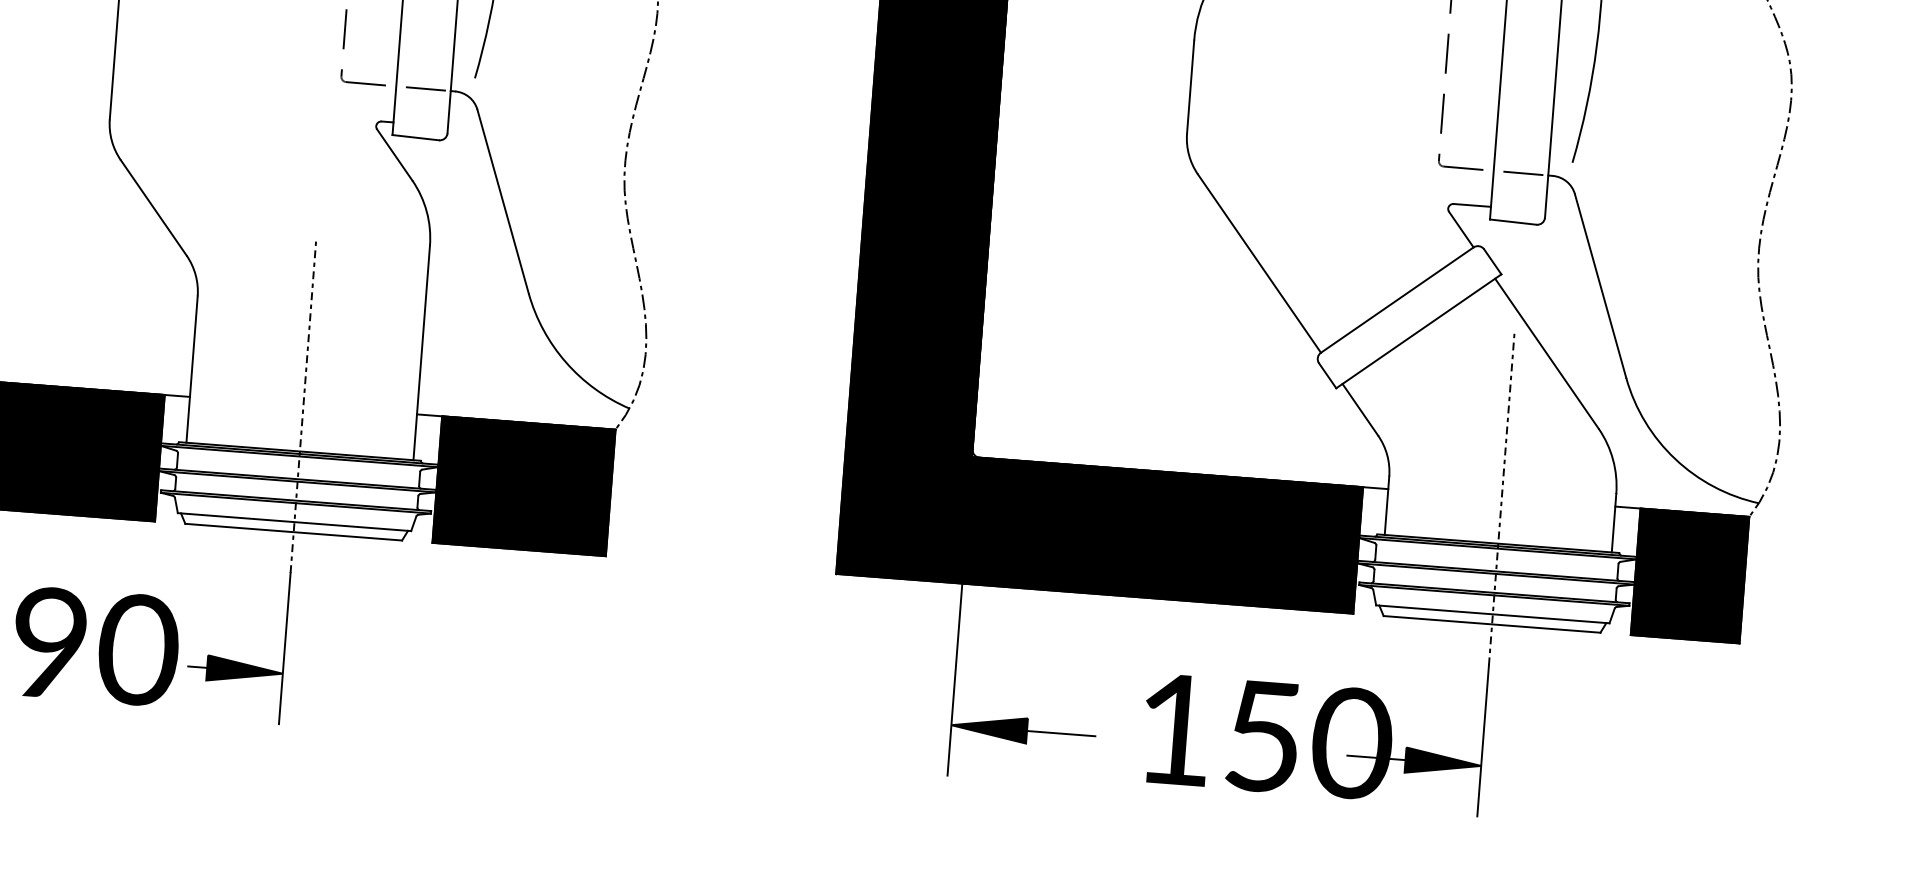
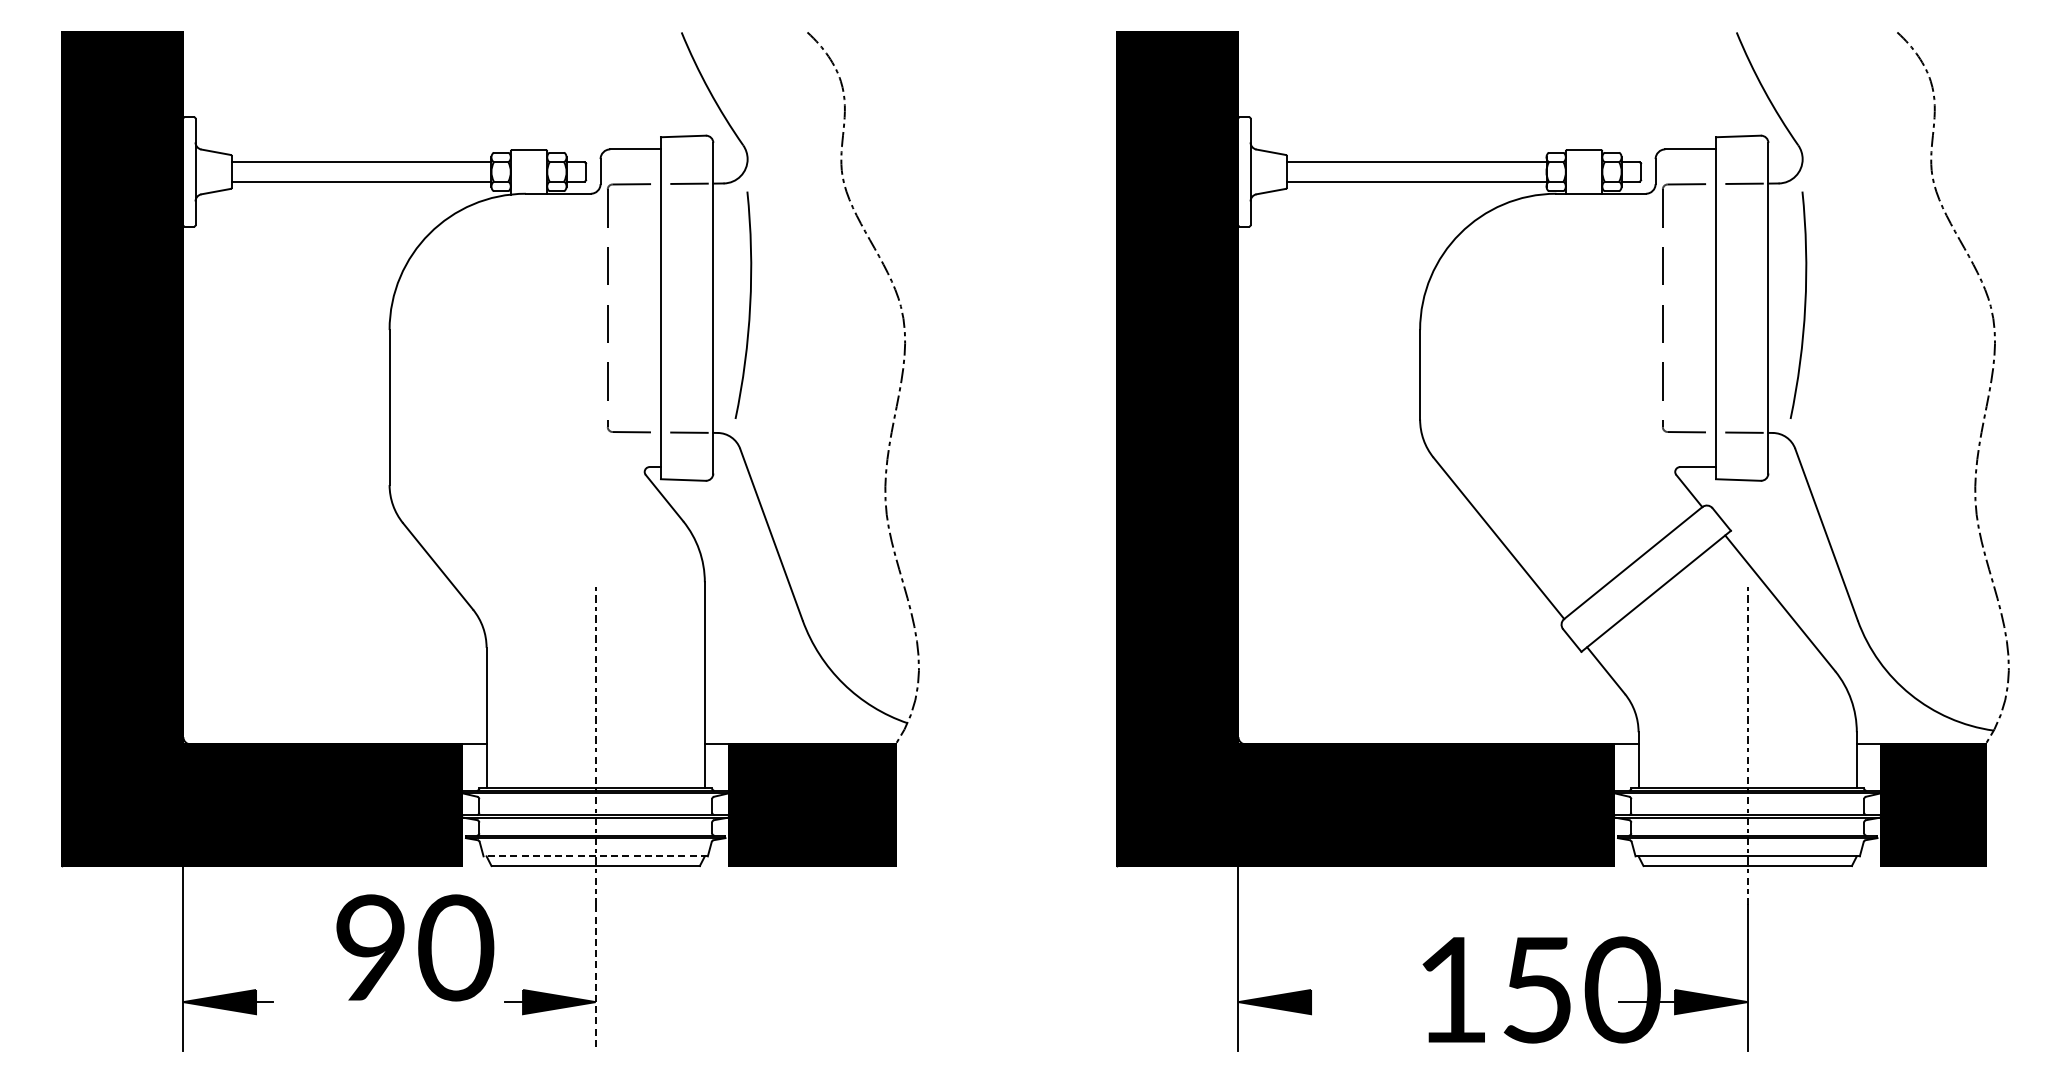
line: (294, 522) -> (595, 856), solid -> dashed
text: (96, 646) -> (415, 947), moved
line: (284, 648) -> (595, 977), solid -> dashed
line: (1060, 734) -> (1343, 1002), removed

